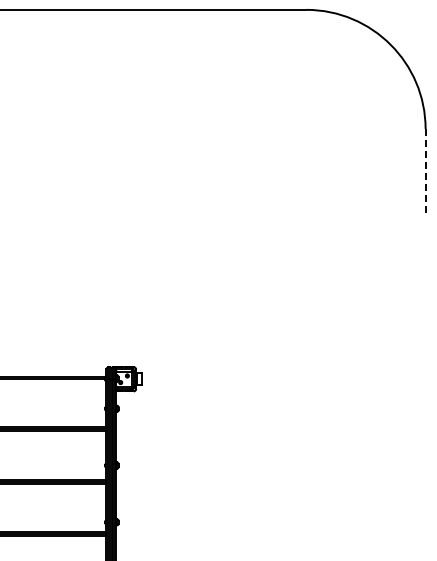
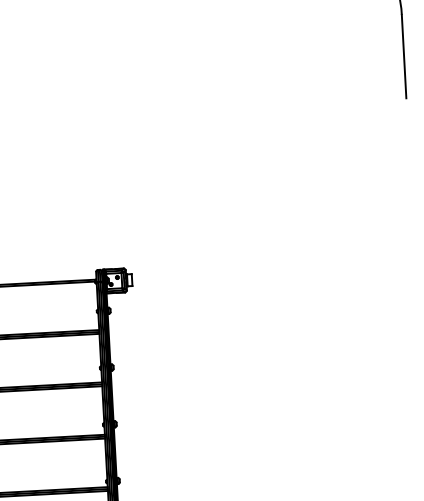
line: (425, 170) -> (403, 56), dashed -> solid

